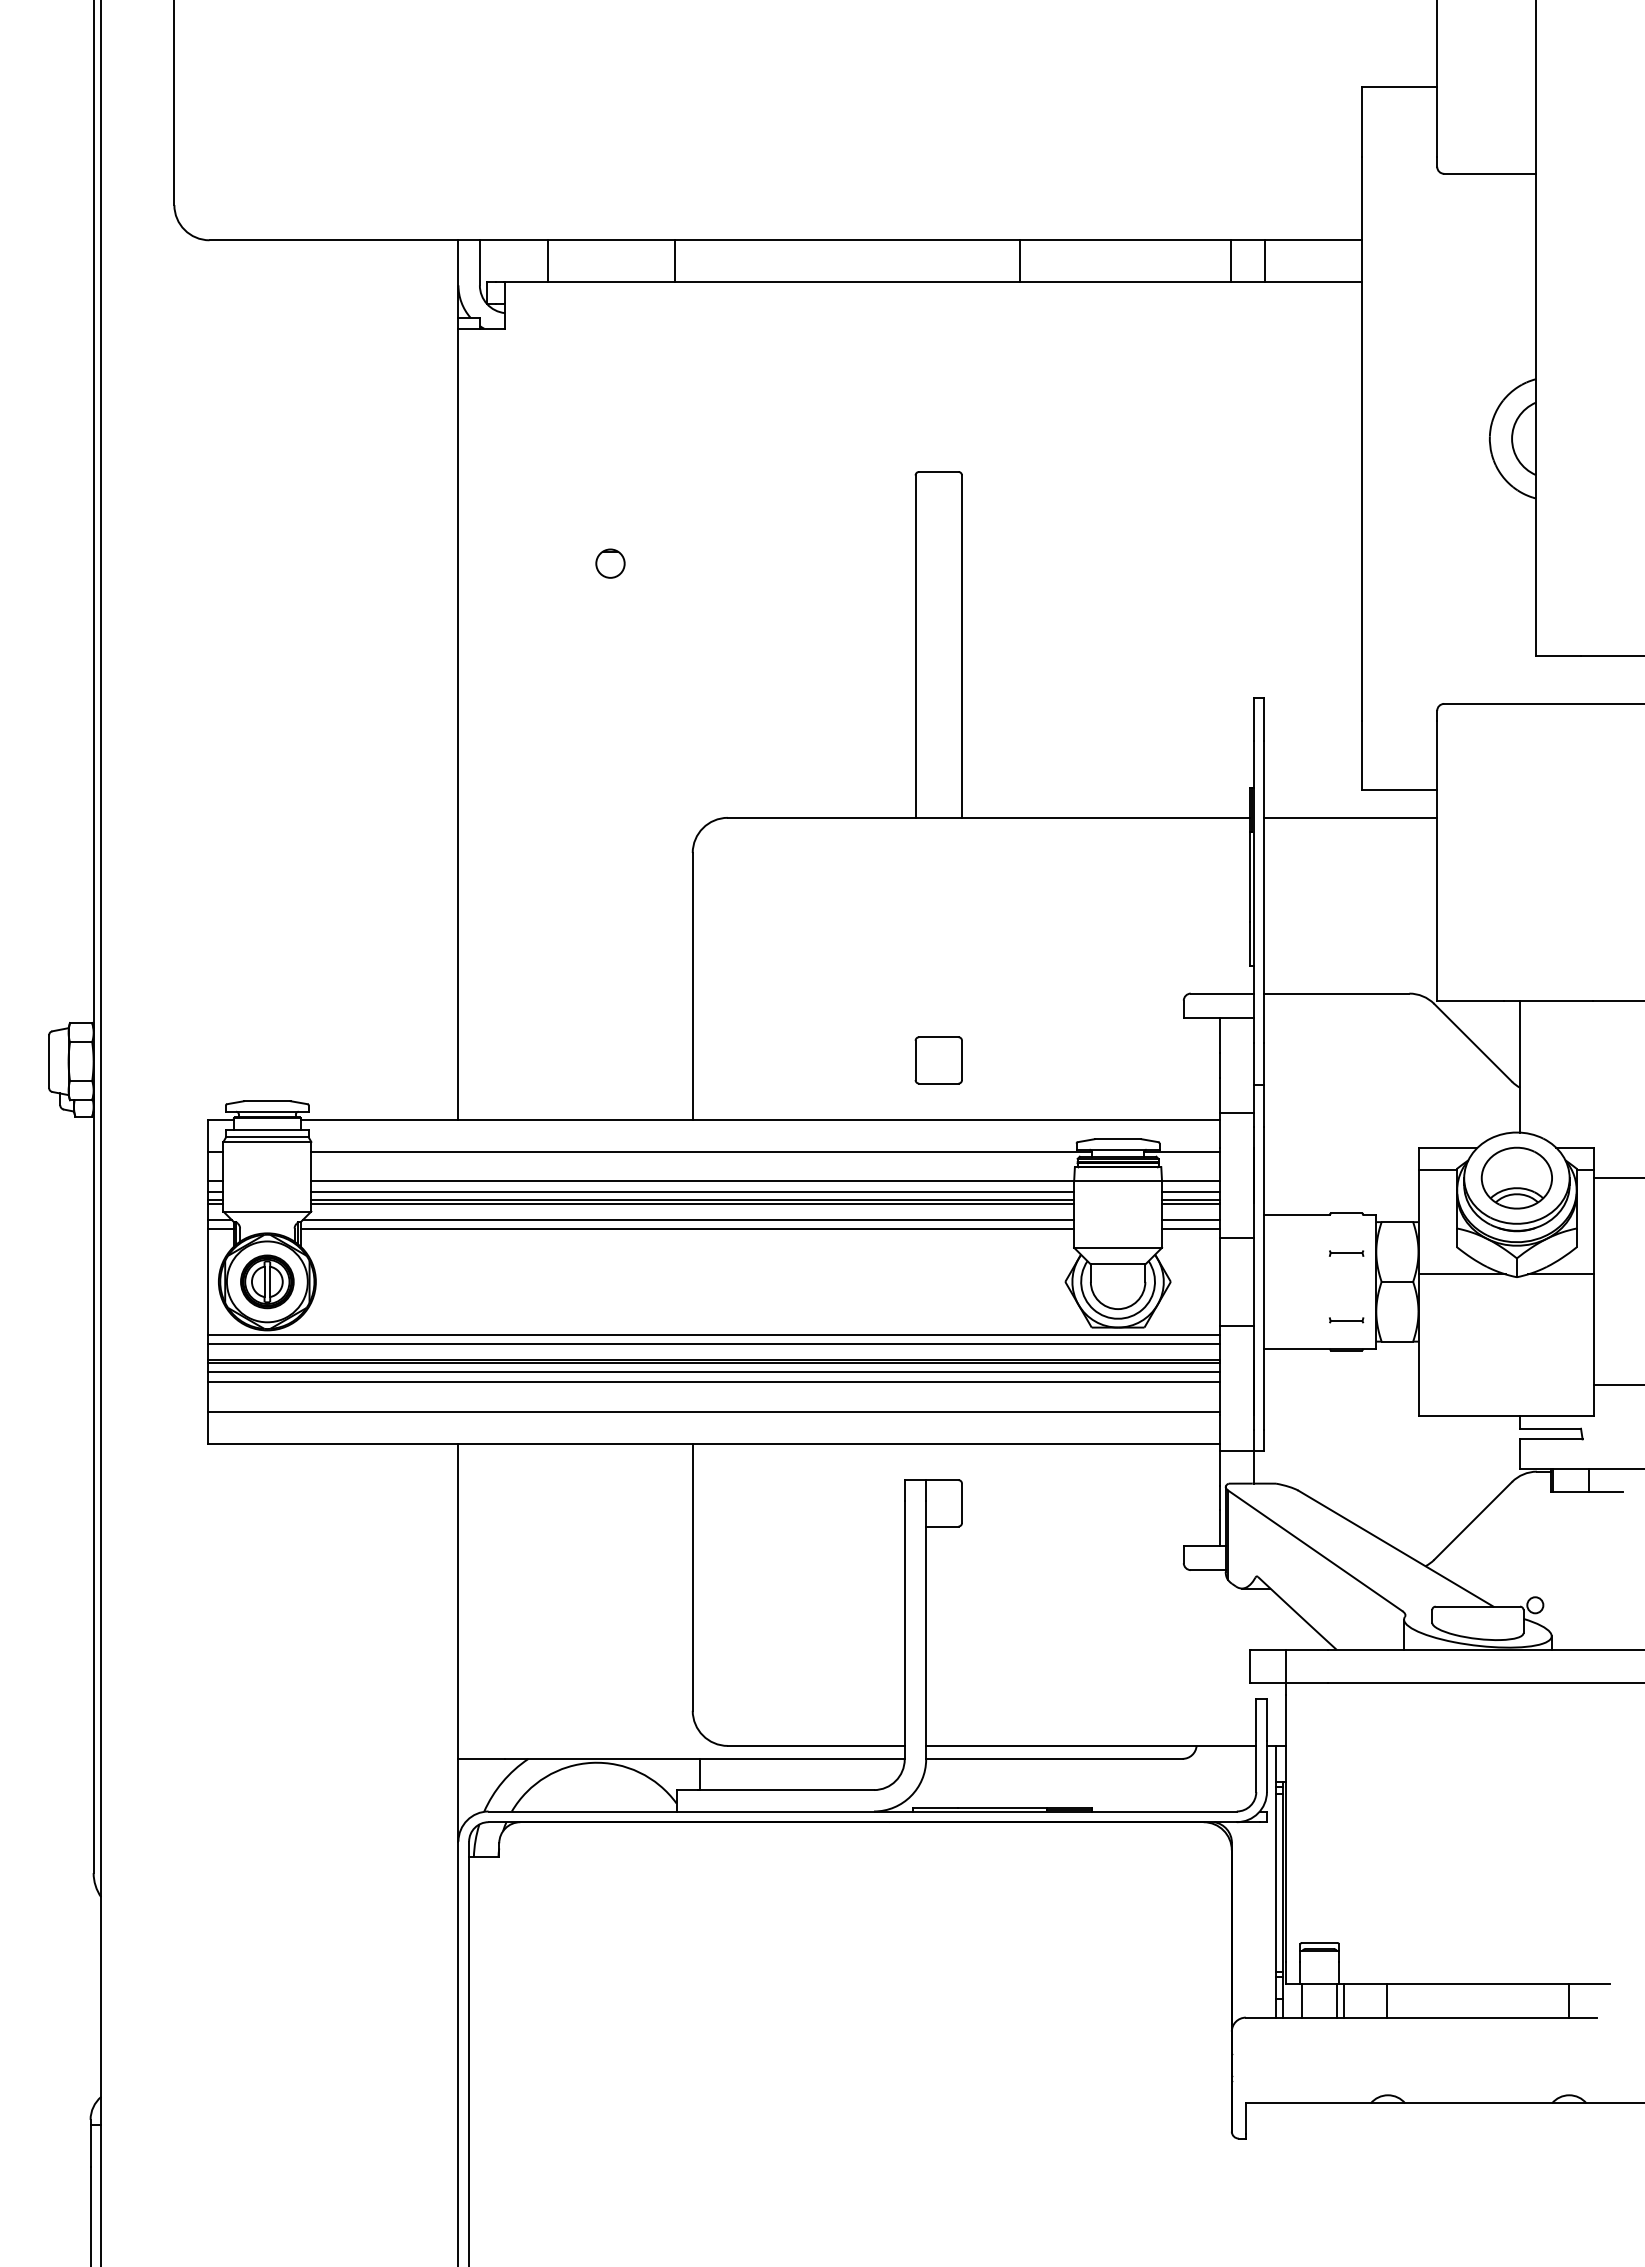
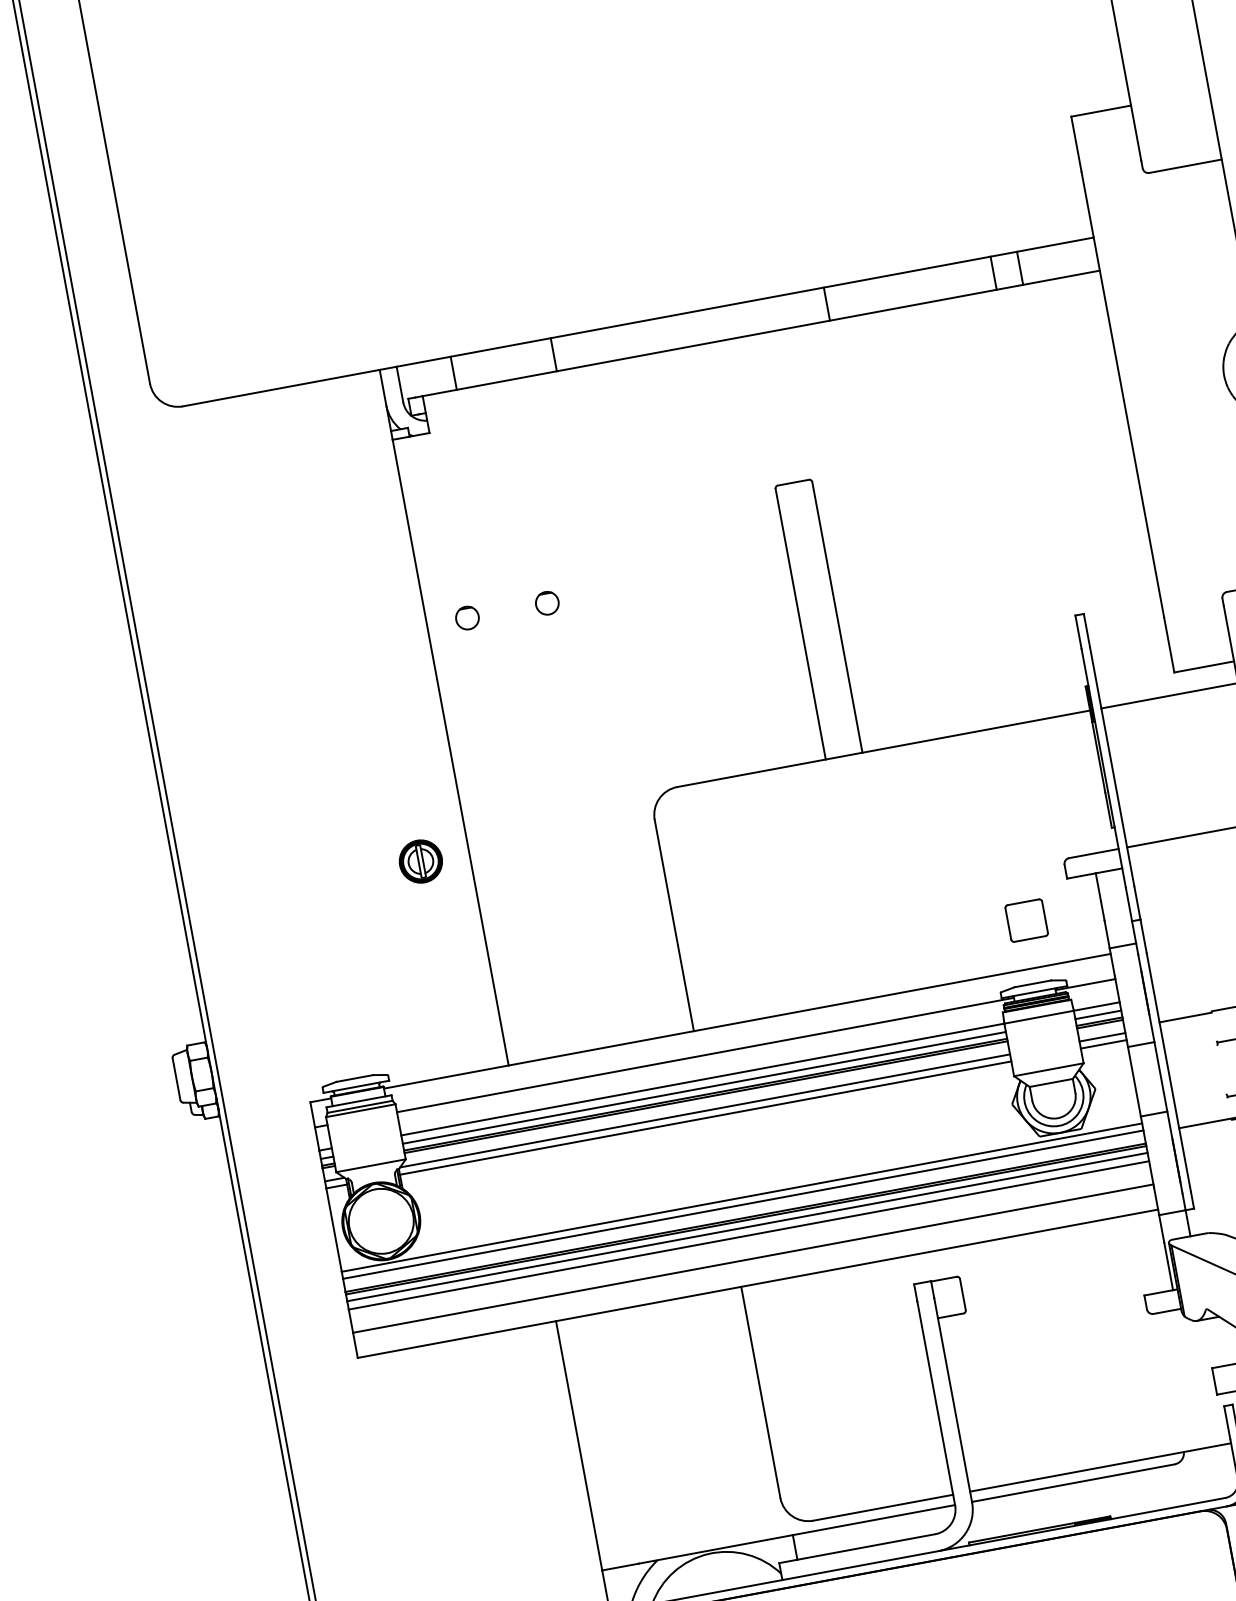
part: (509, 563) -> (467, 617), added
part: (938, 1060) -> (1026, 920), moved
part: (267, 1281) -> (420, 861), moved

